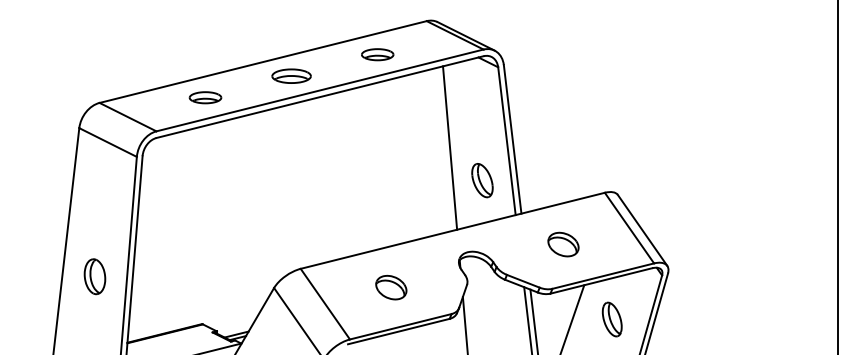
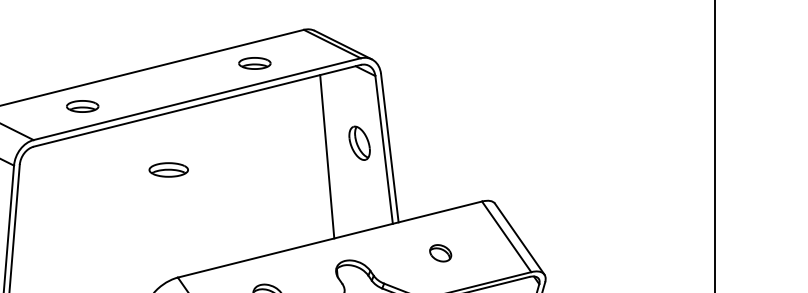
part: (291, 75) -> (168, 169), moved
part: (482, 180) -> (359, 143), moved
part: (563, 244) -> (440, 253), size x0.7

